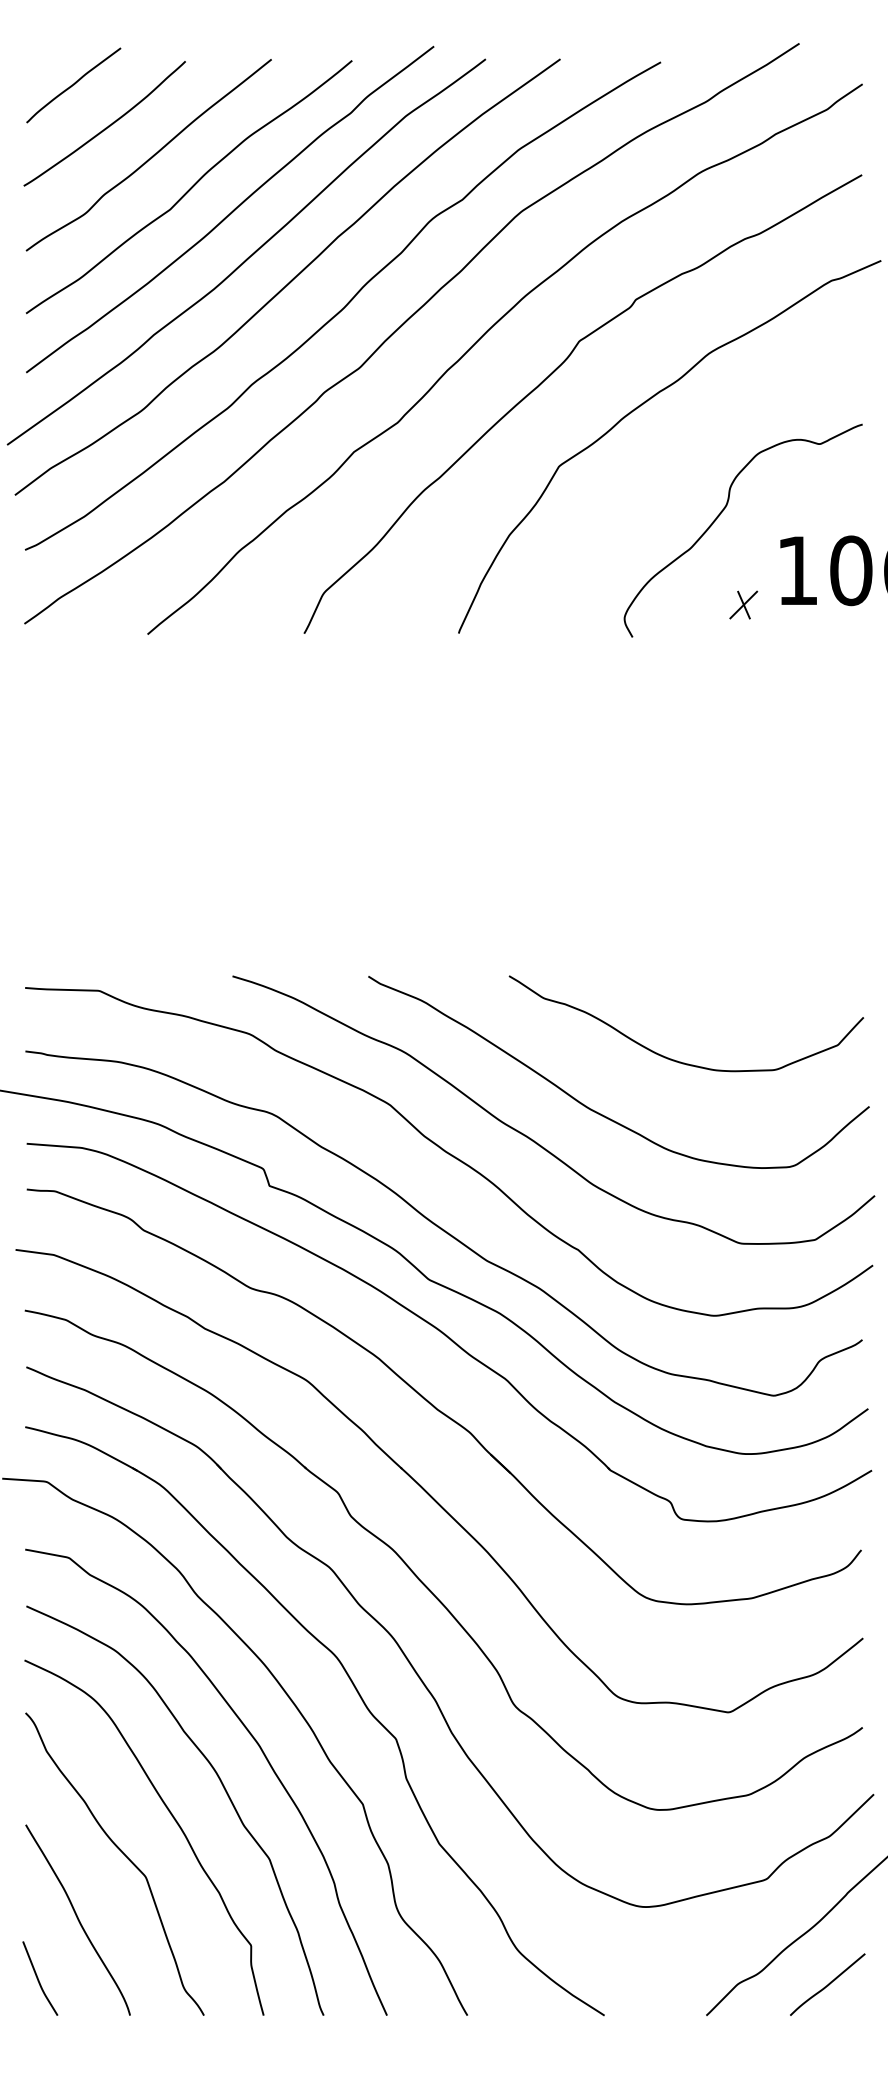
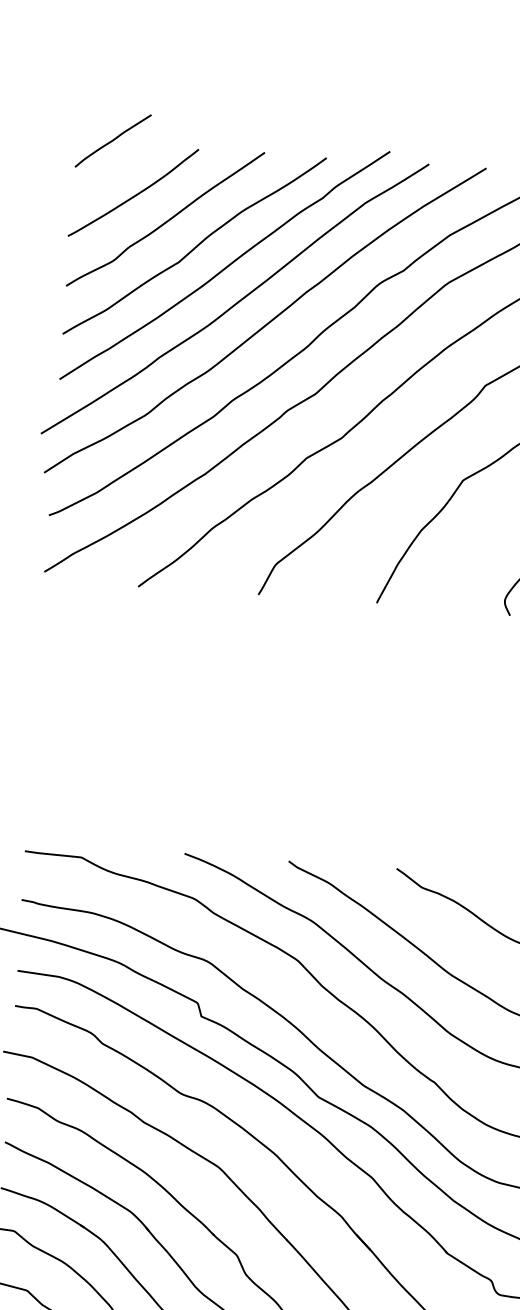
curve: (73, 85) -> (113, 141), moved

